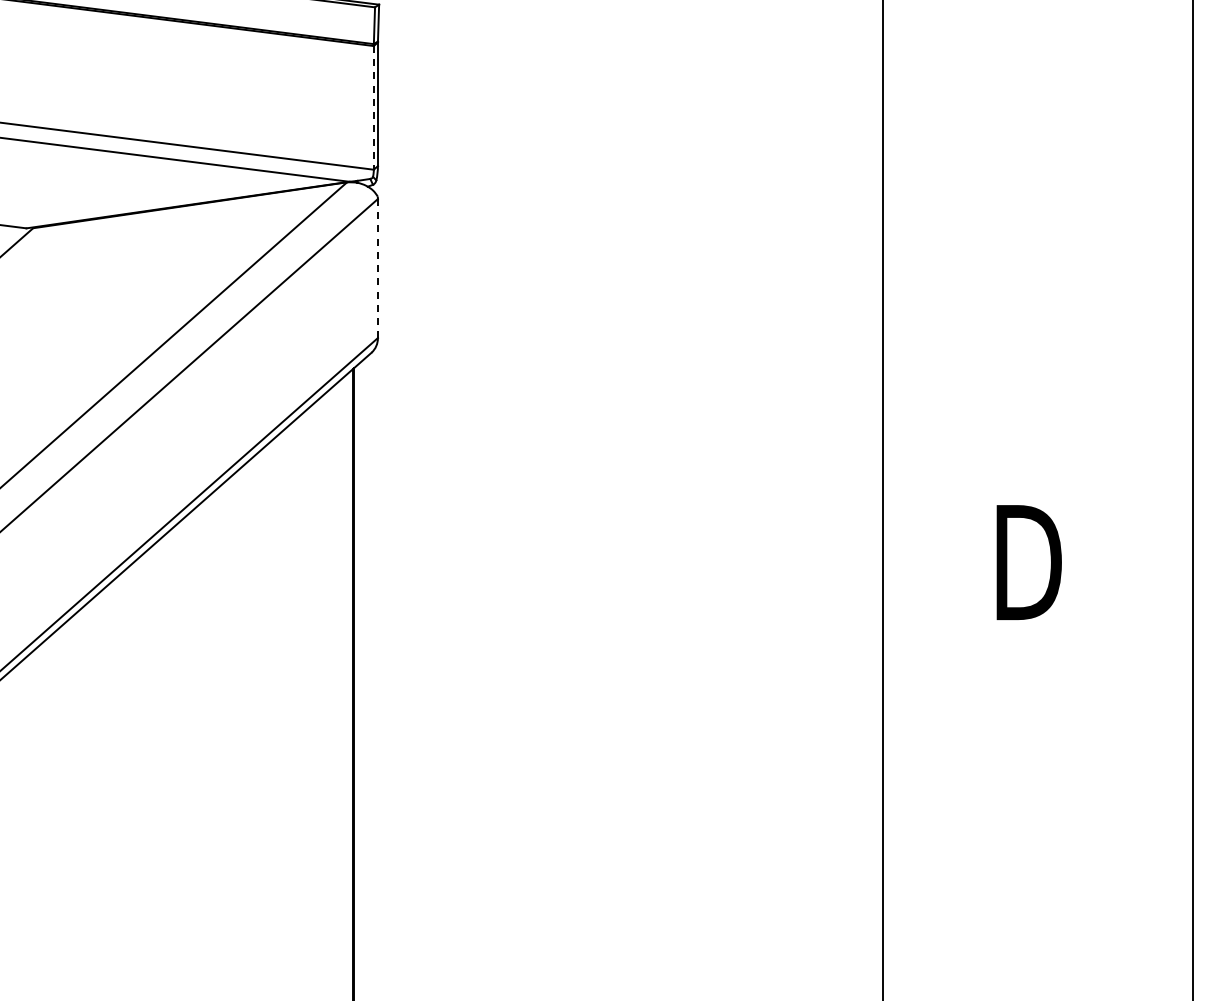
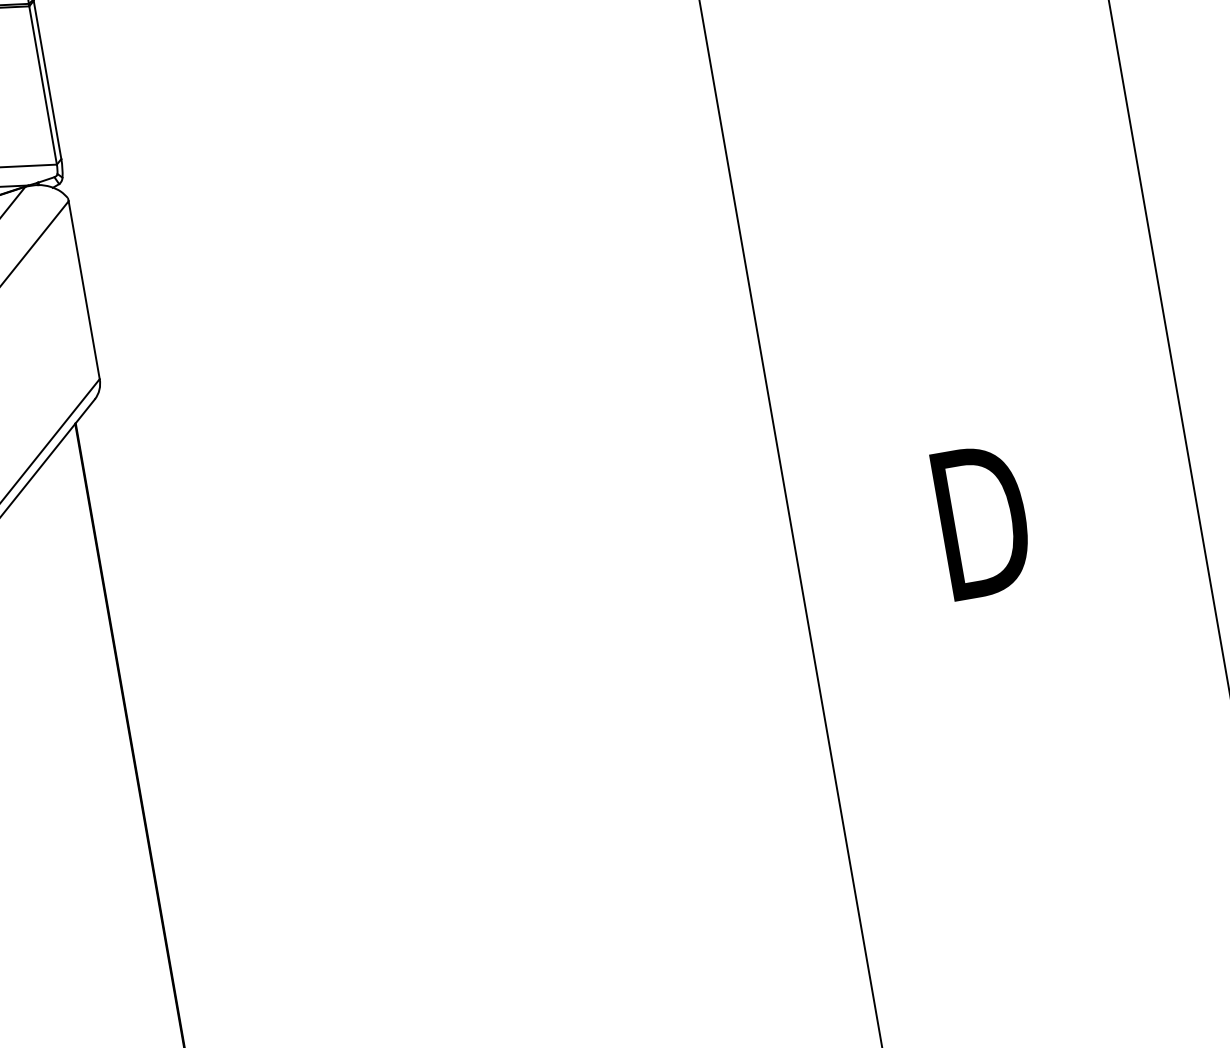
line: (373, 107) -> (42, 85), dashed -> solid
line: (377, 268) -> (83, 290), dashed -> solid

